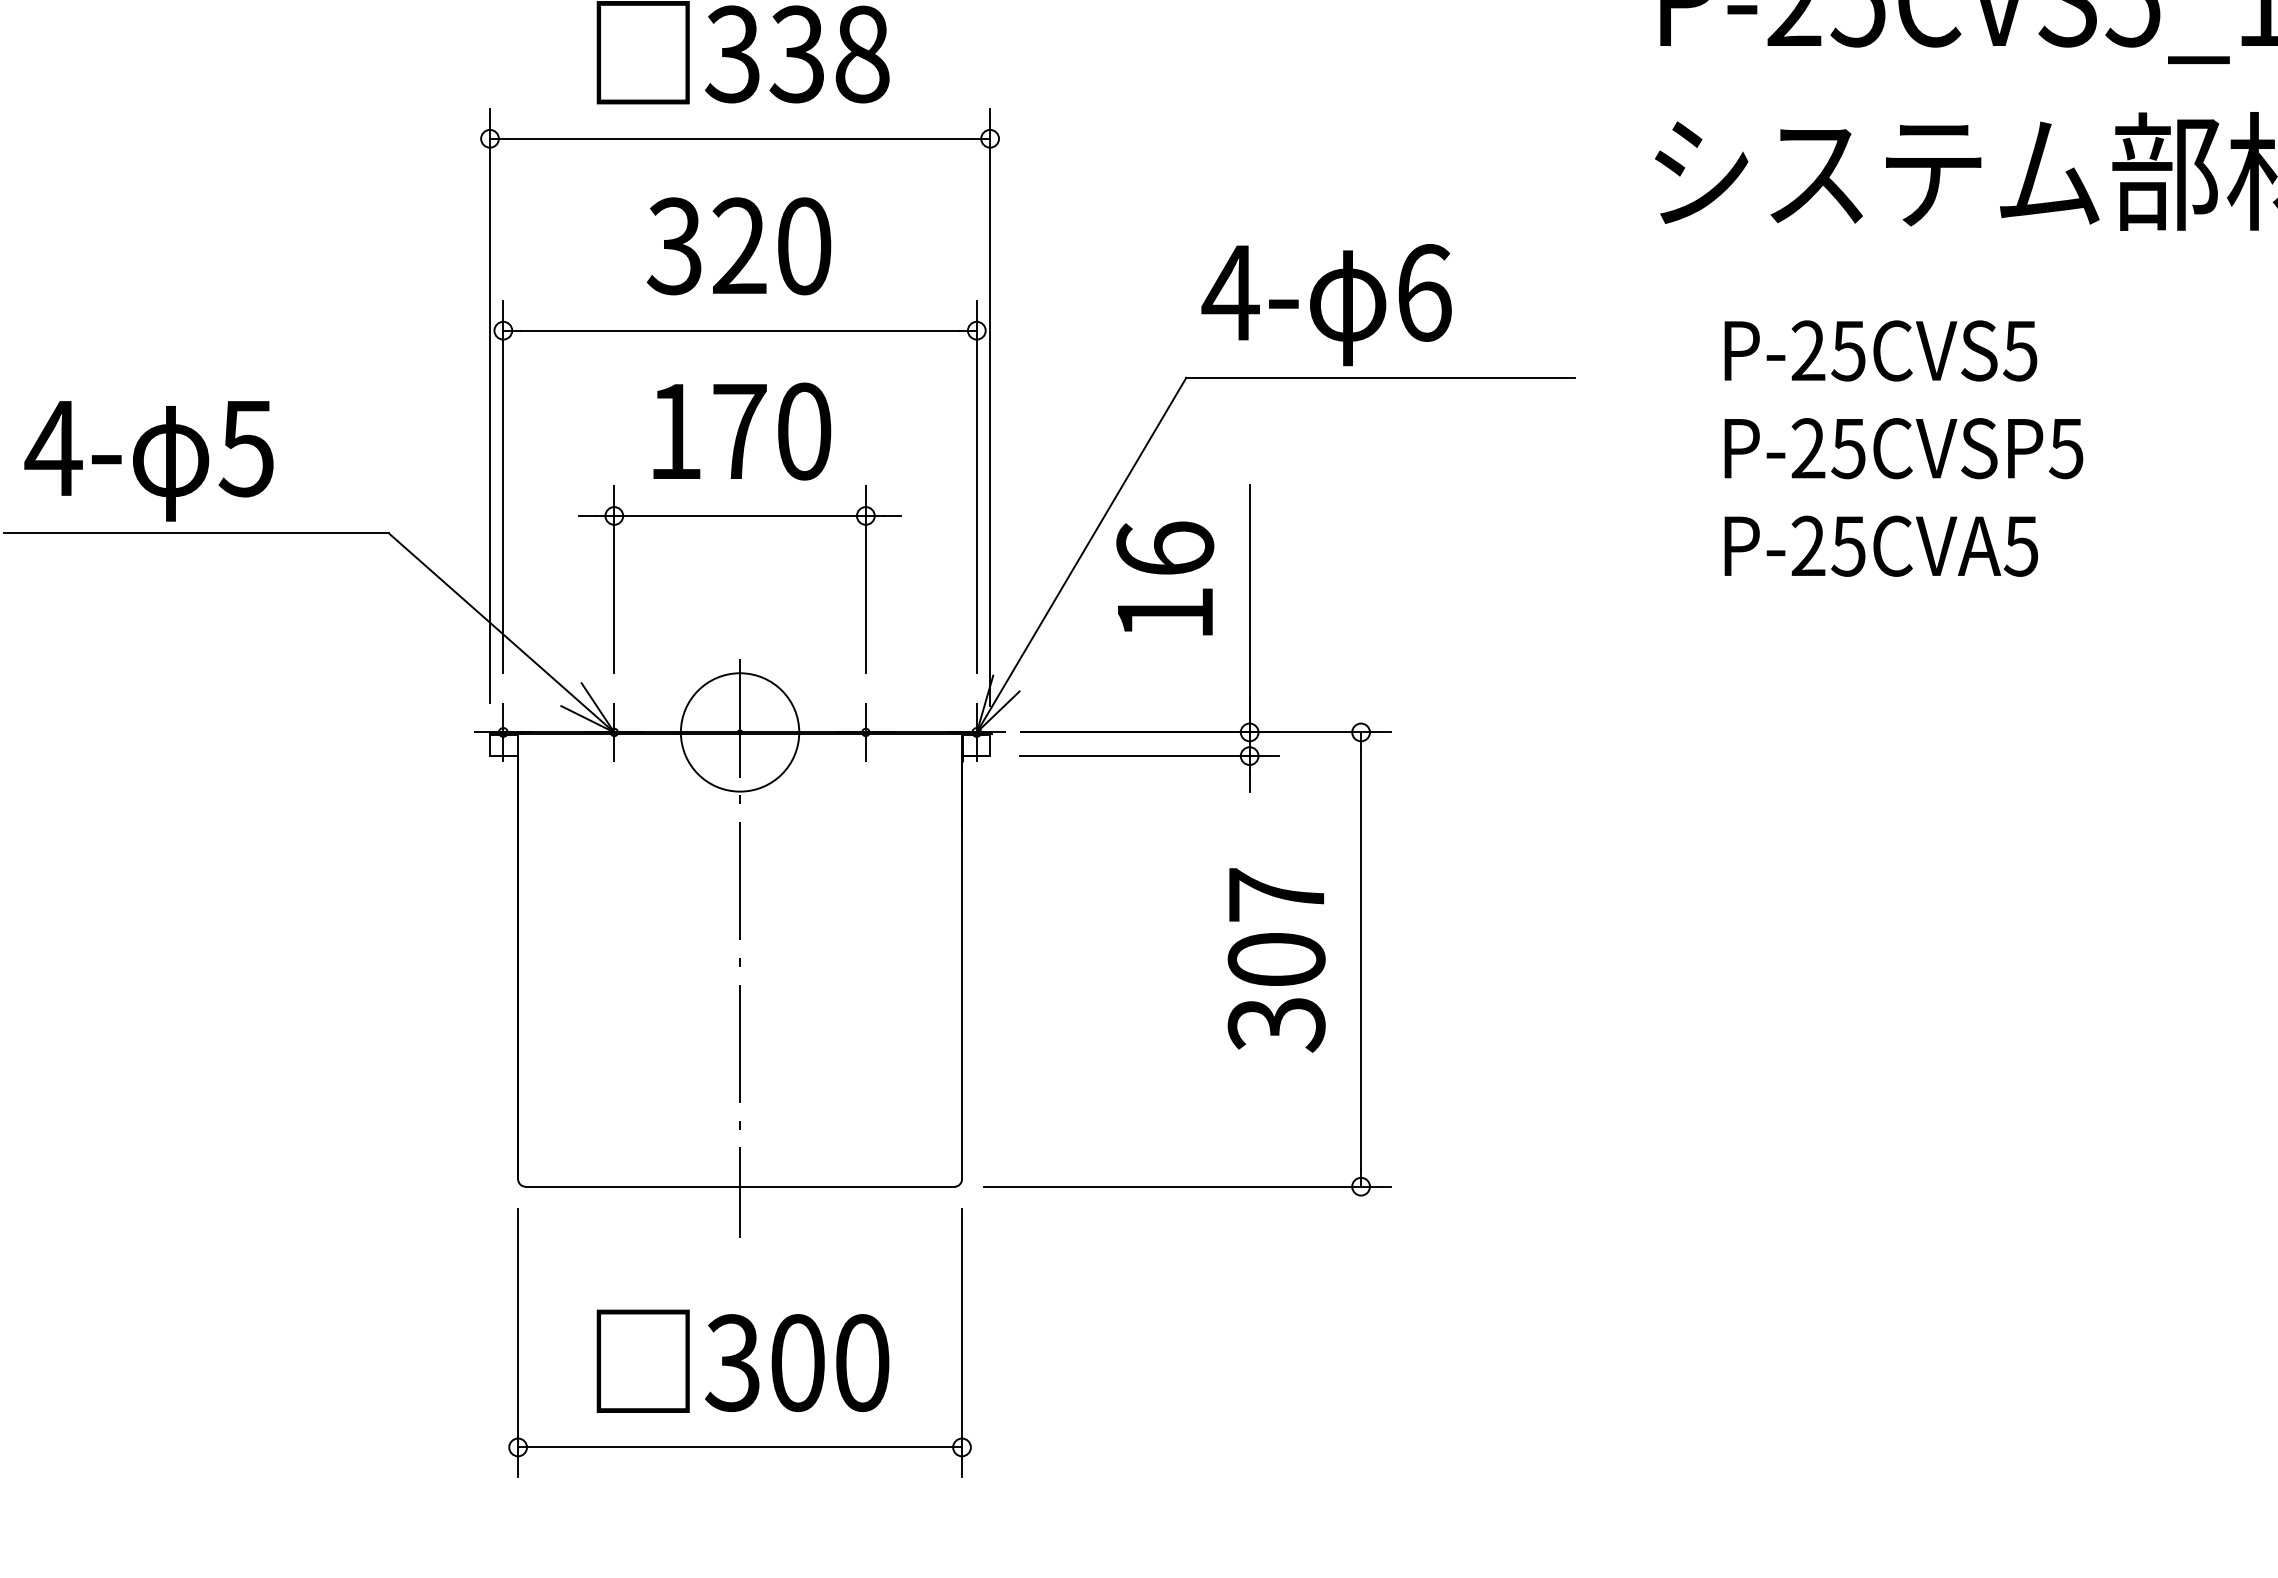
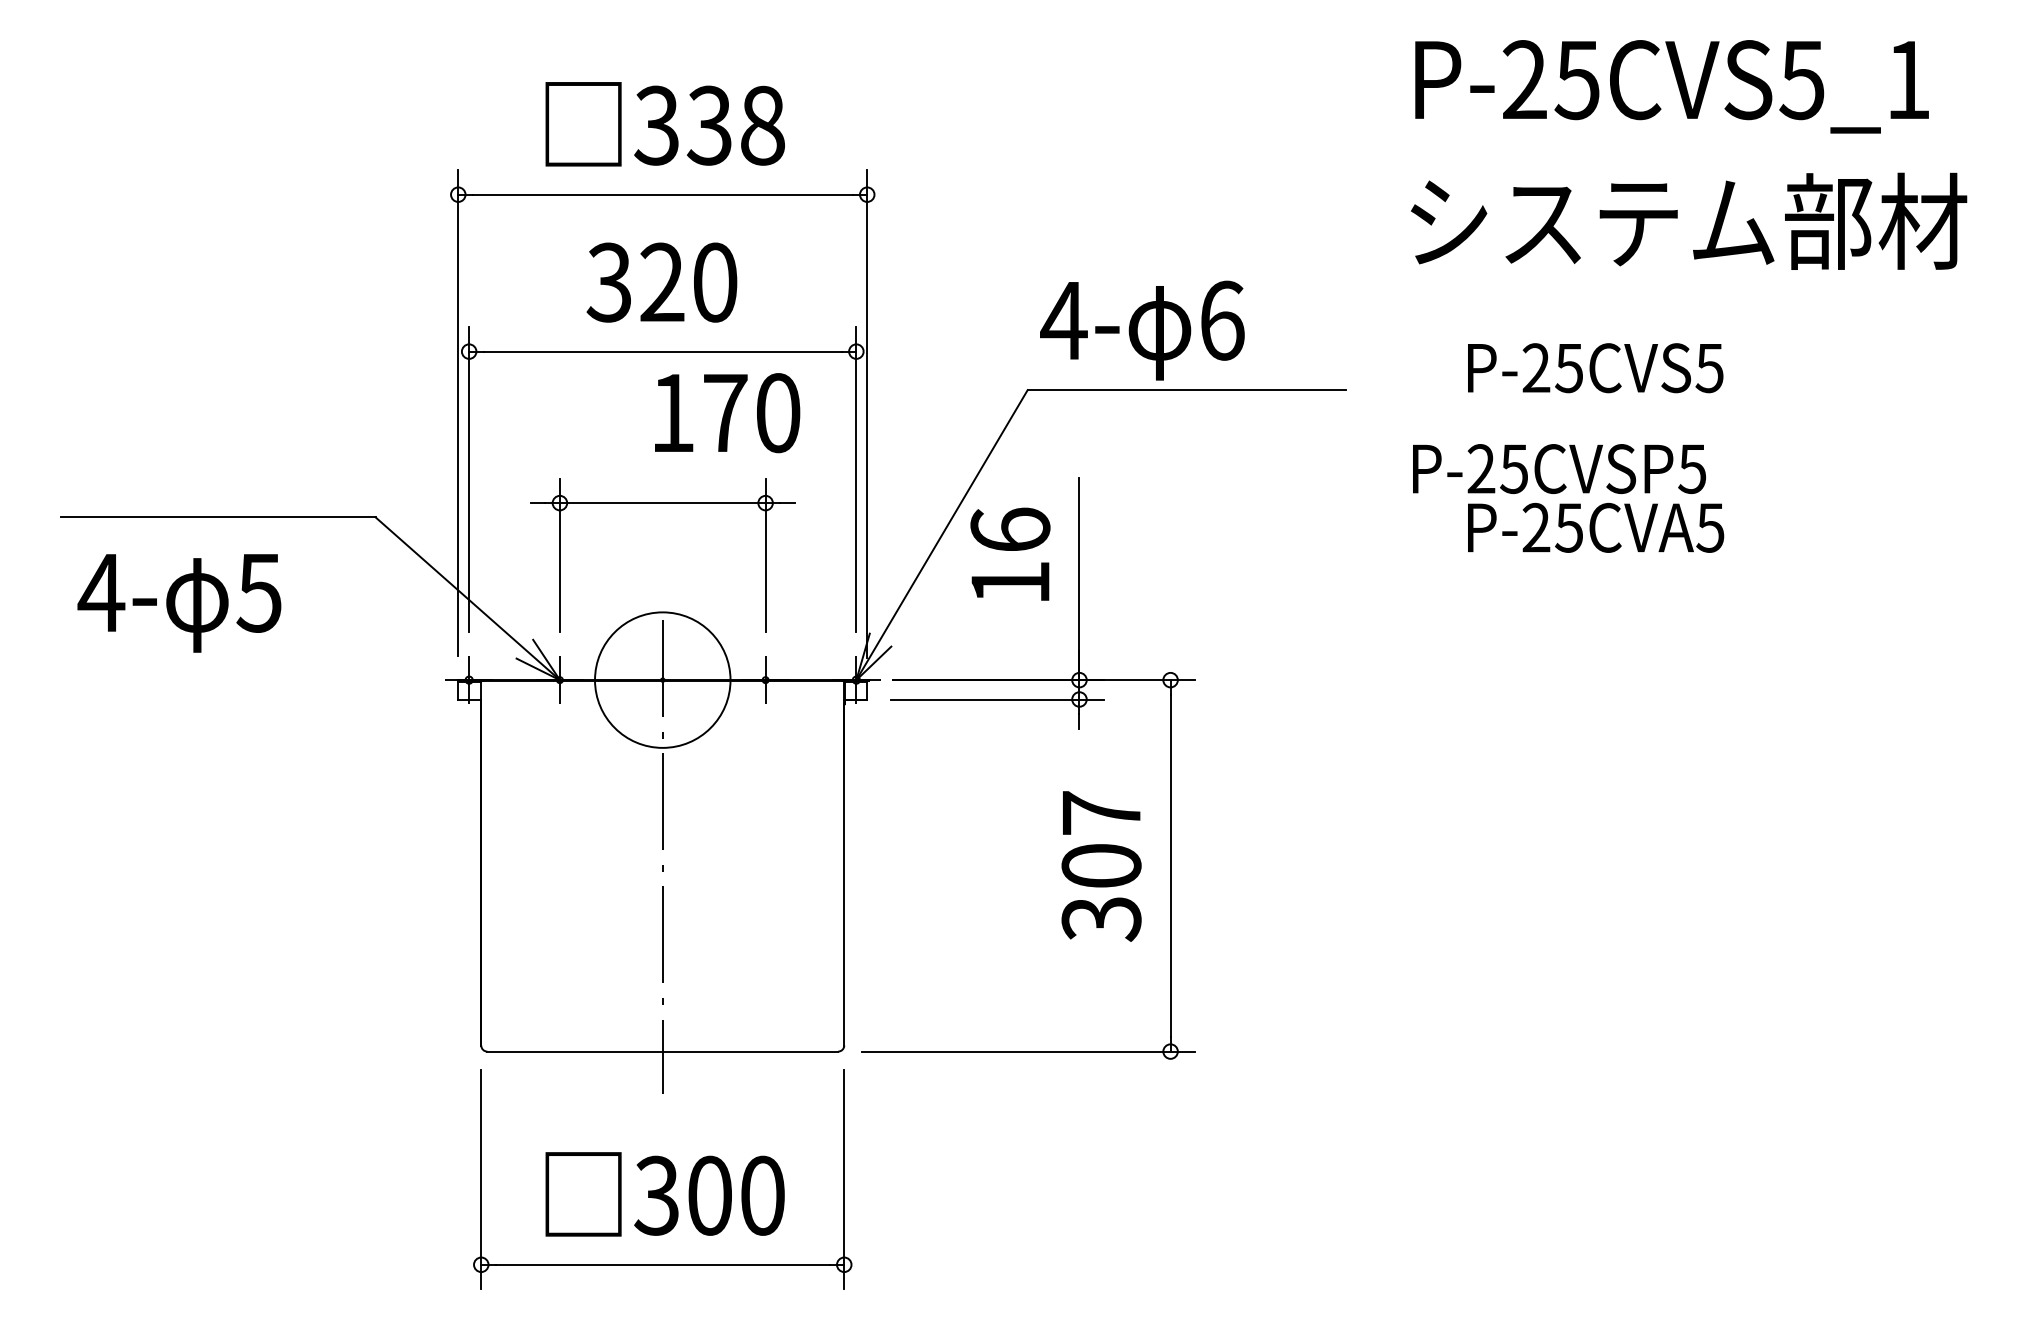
text: (742, 432) -> (727, 413), moved
text: (1903, 447) -> (1559, 468), moved
text: (149, 461) -> (179, 603), moved
circle: (739, 731) -> (662, 679), size x1.4

